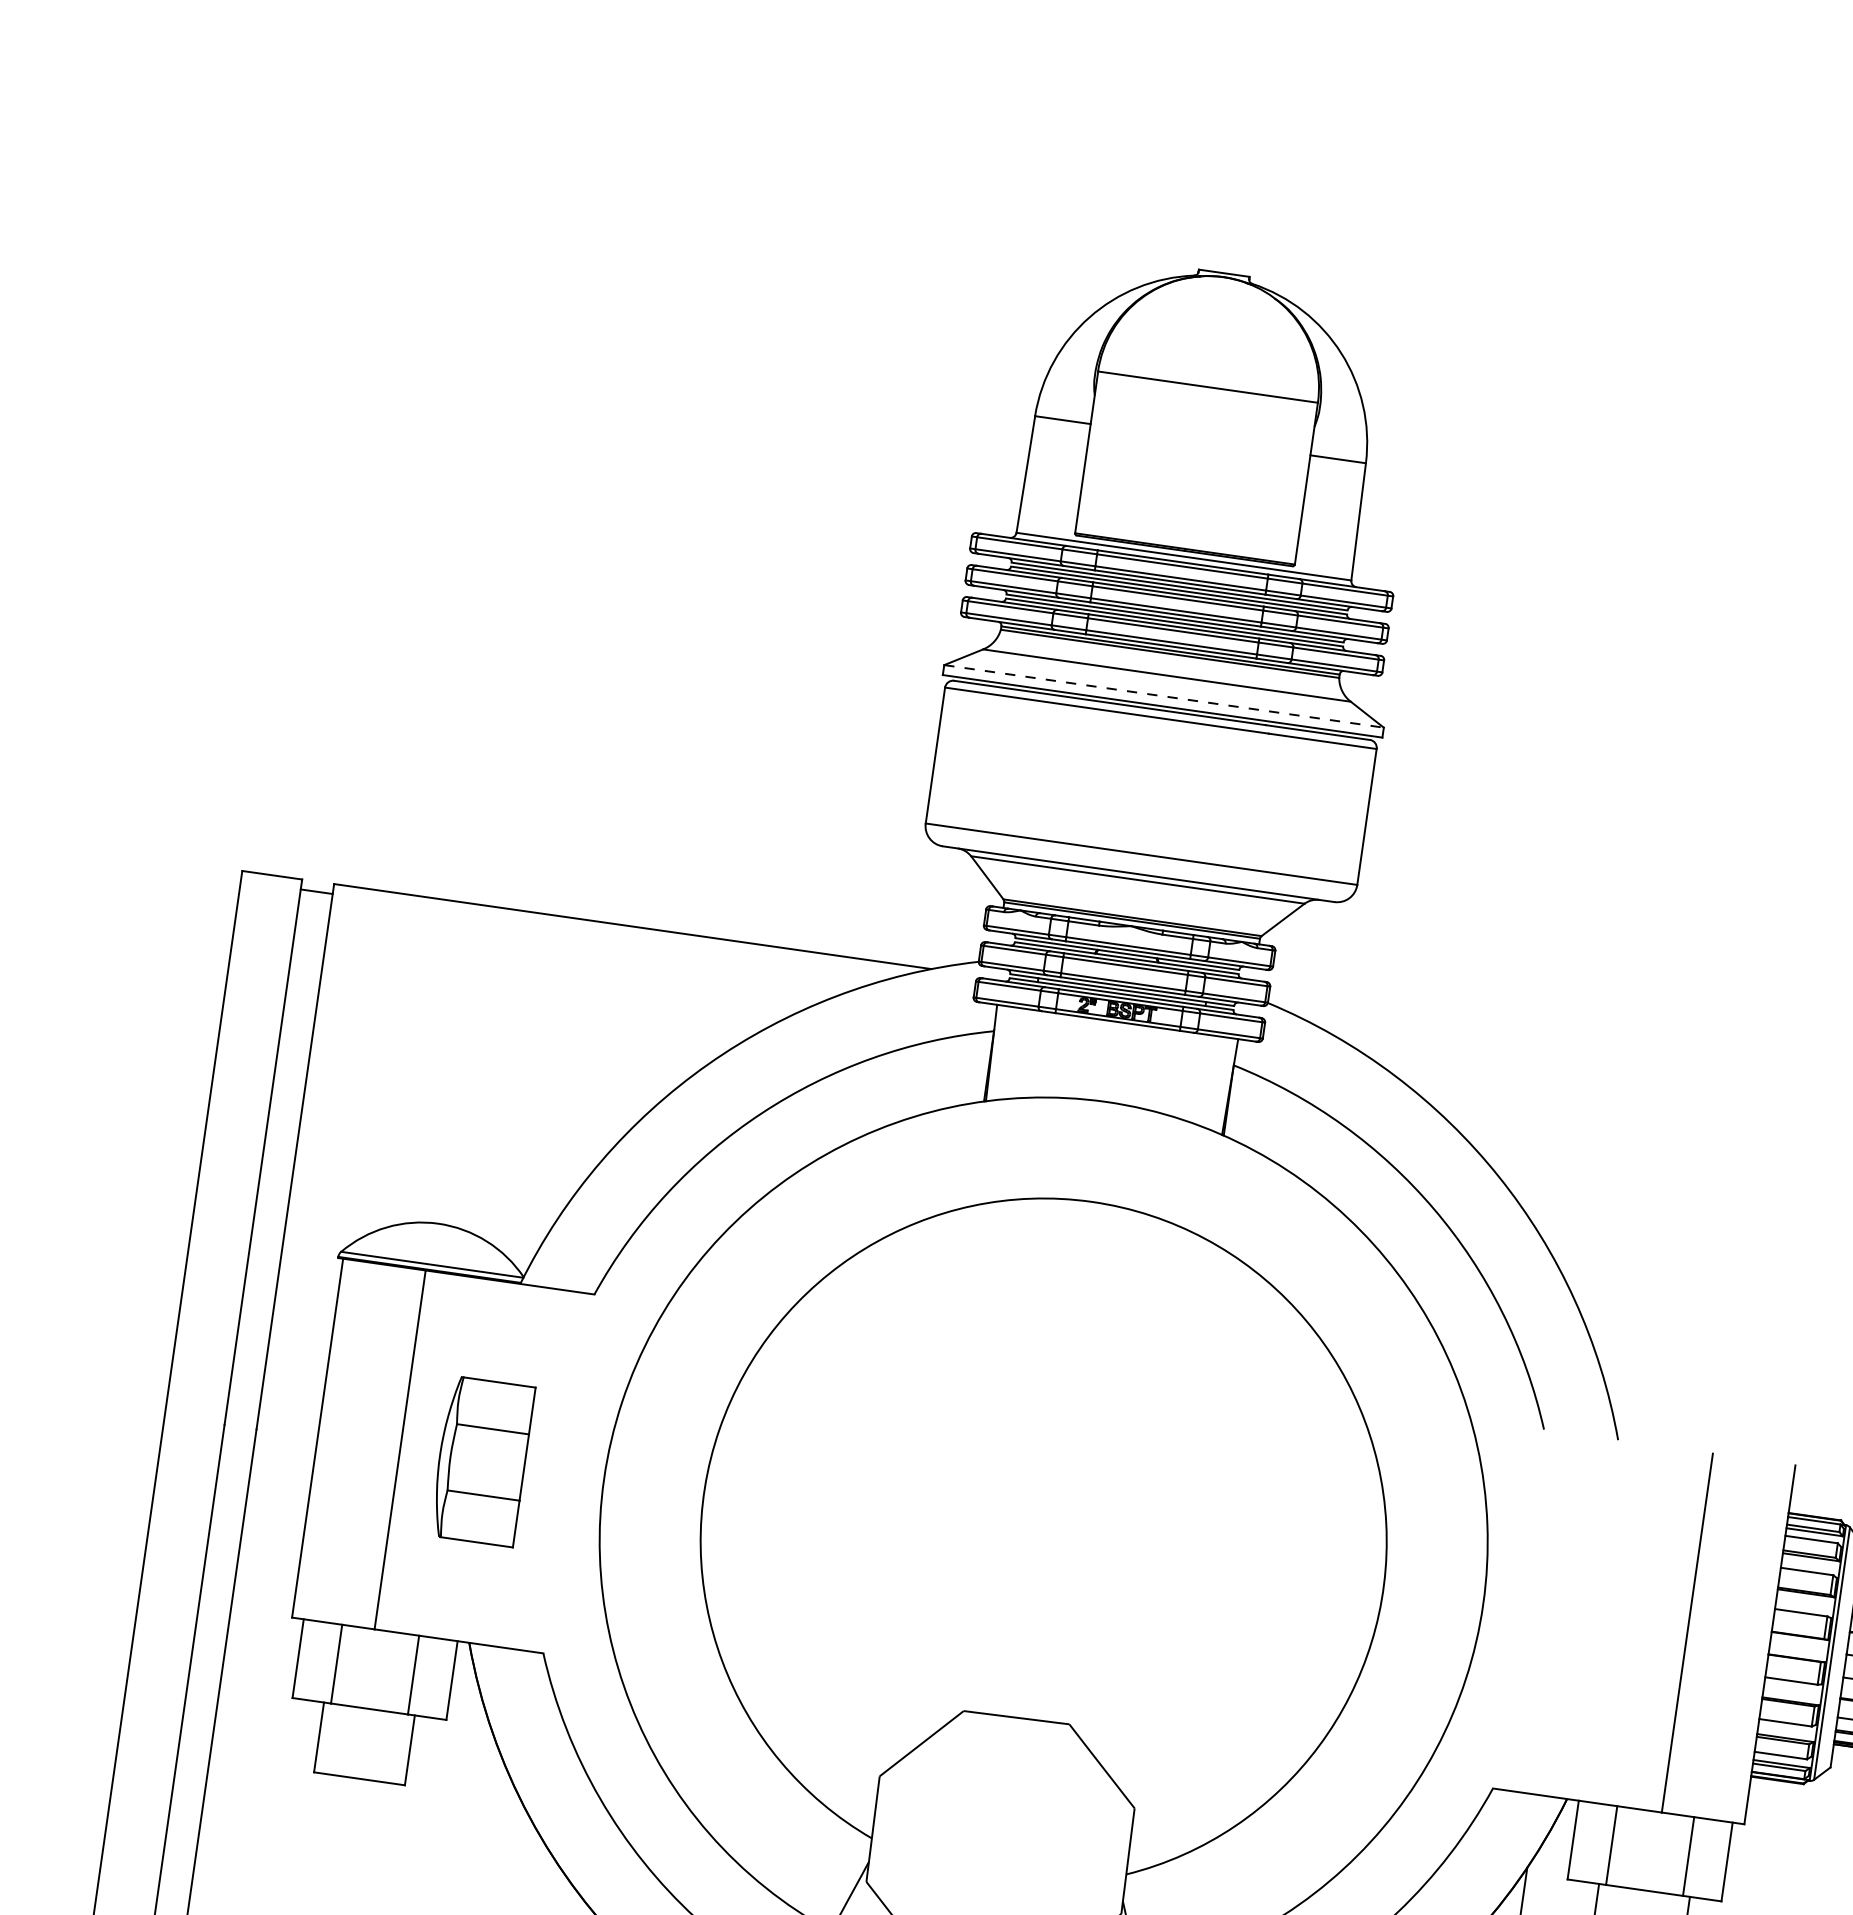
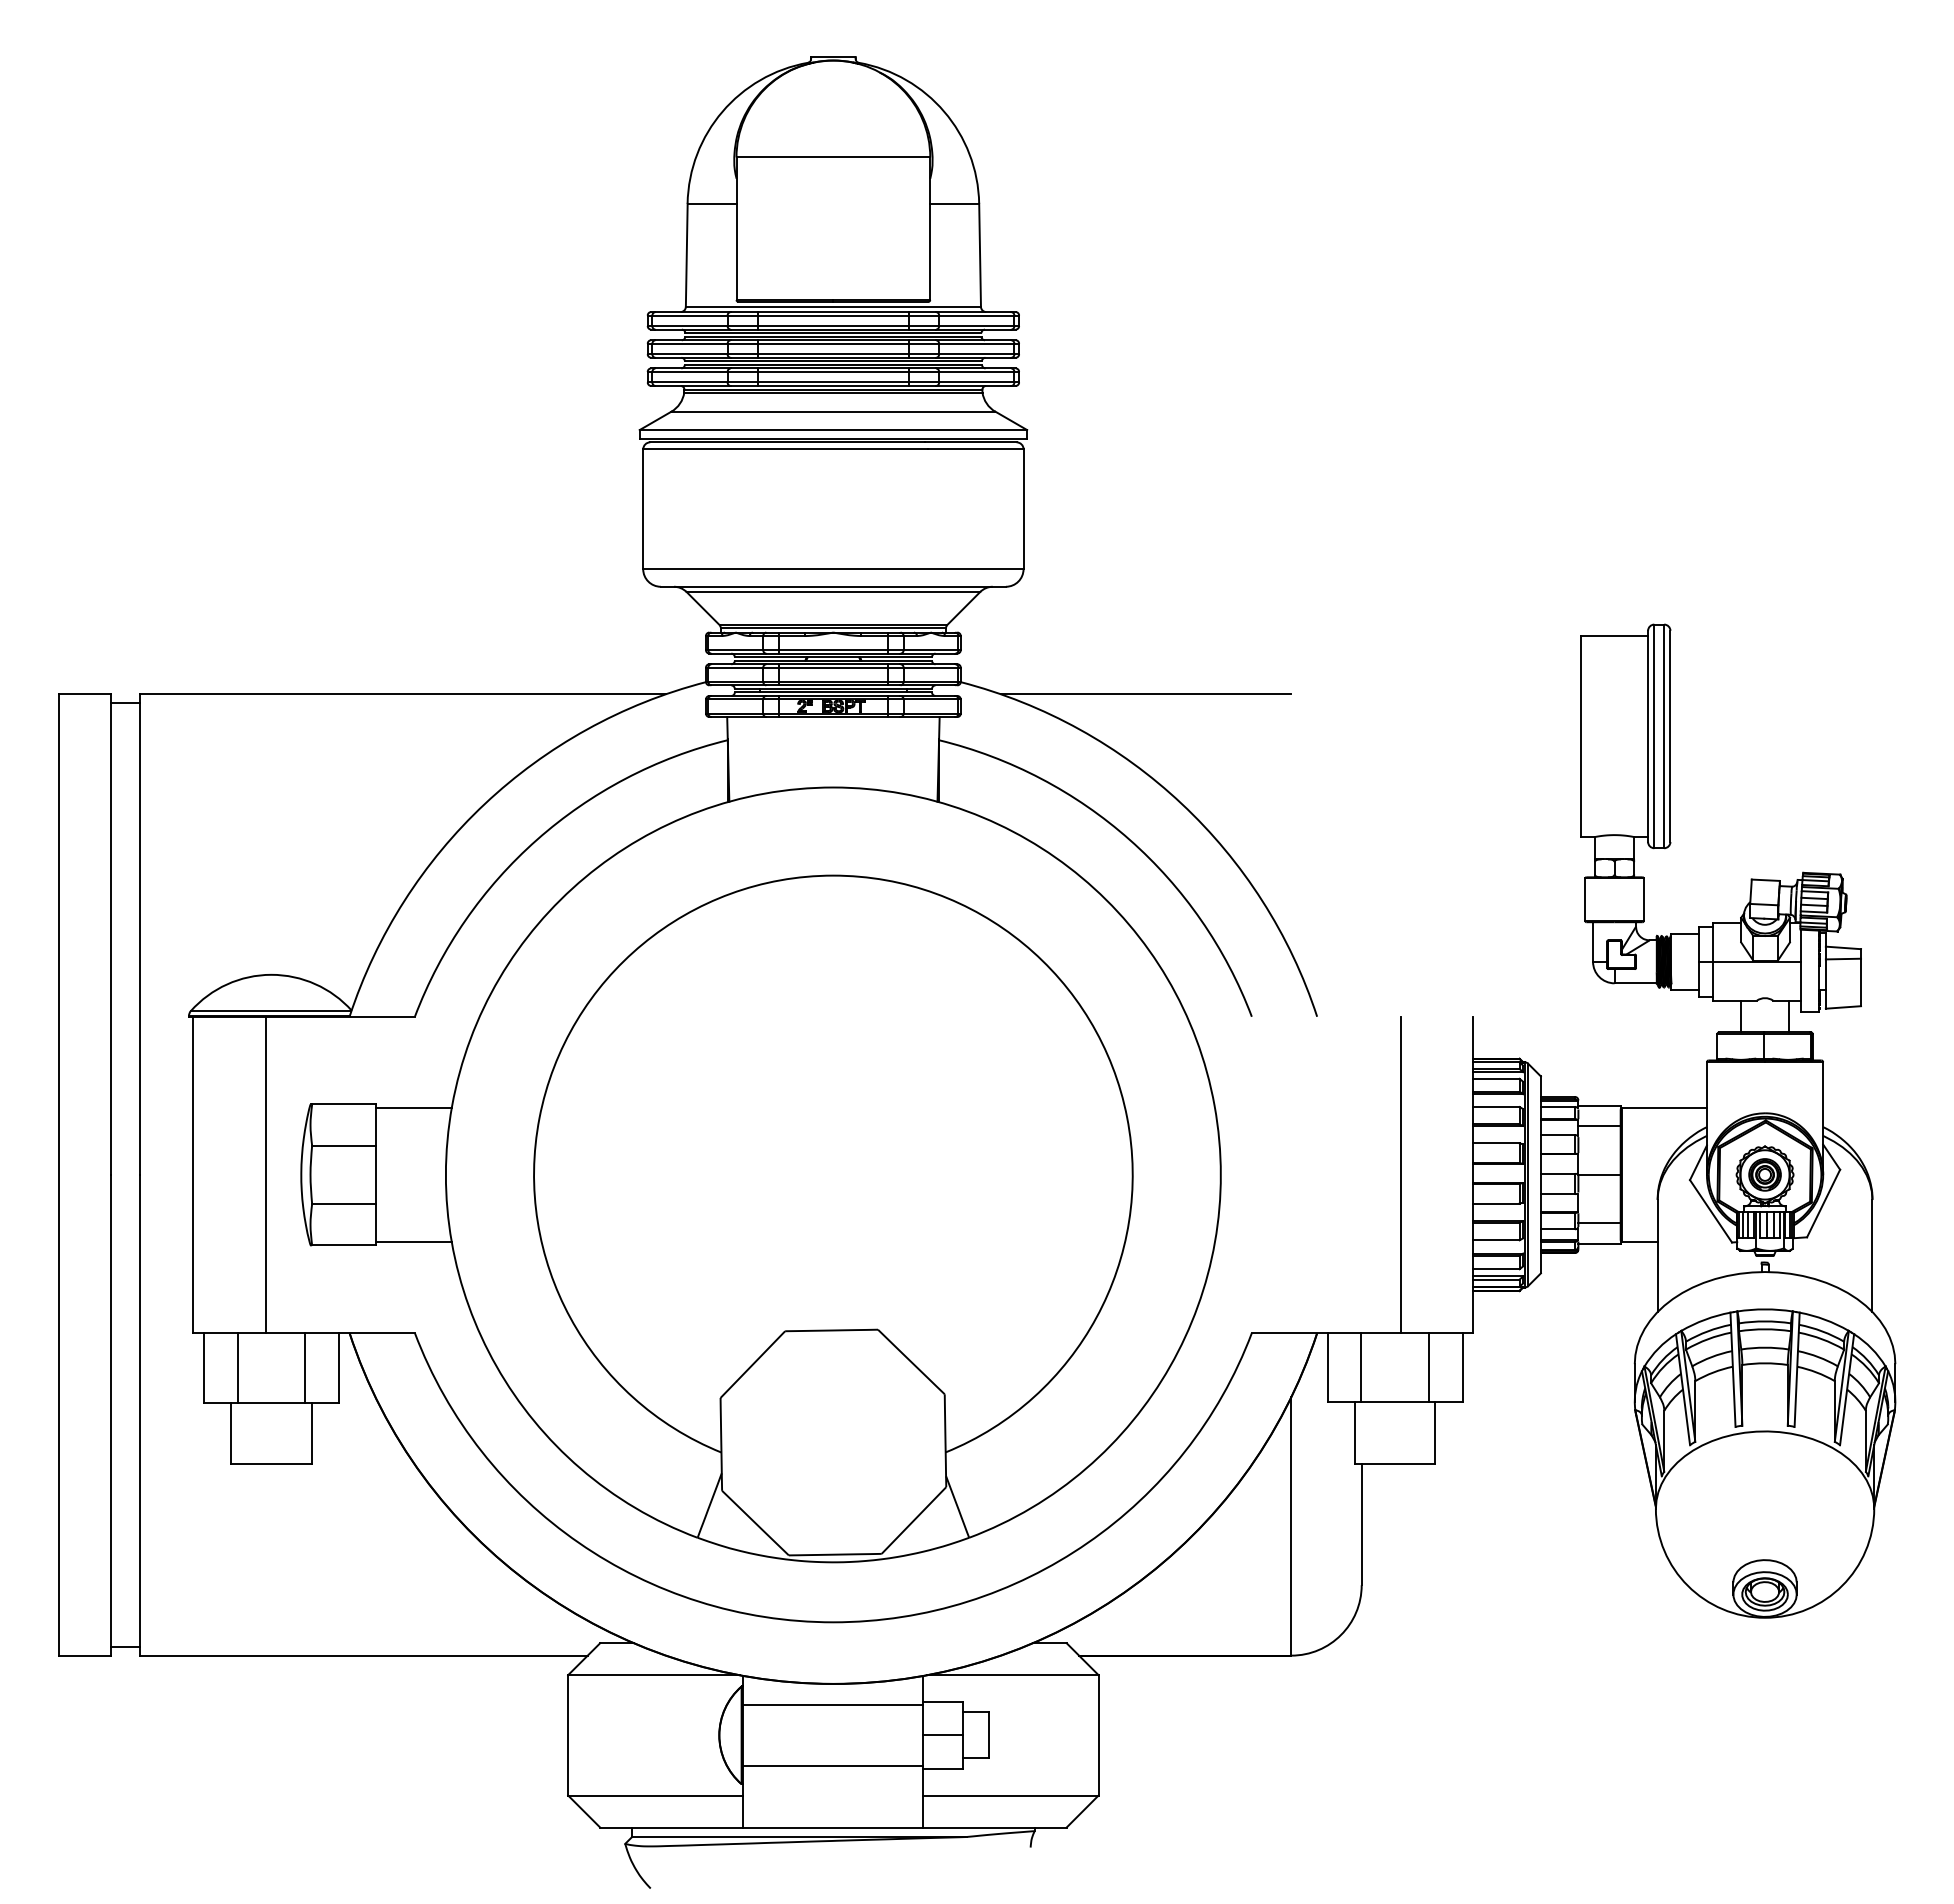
line: (1164, 696) -> (833, 430), dashed -> solid
line: (1475, 1046) -> (1145, 694), added
line: (578, 1398) -> (413, 1108), added
line: (556, 1549) -> (413, 1241), added

